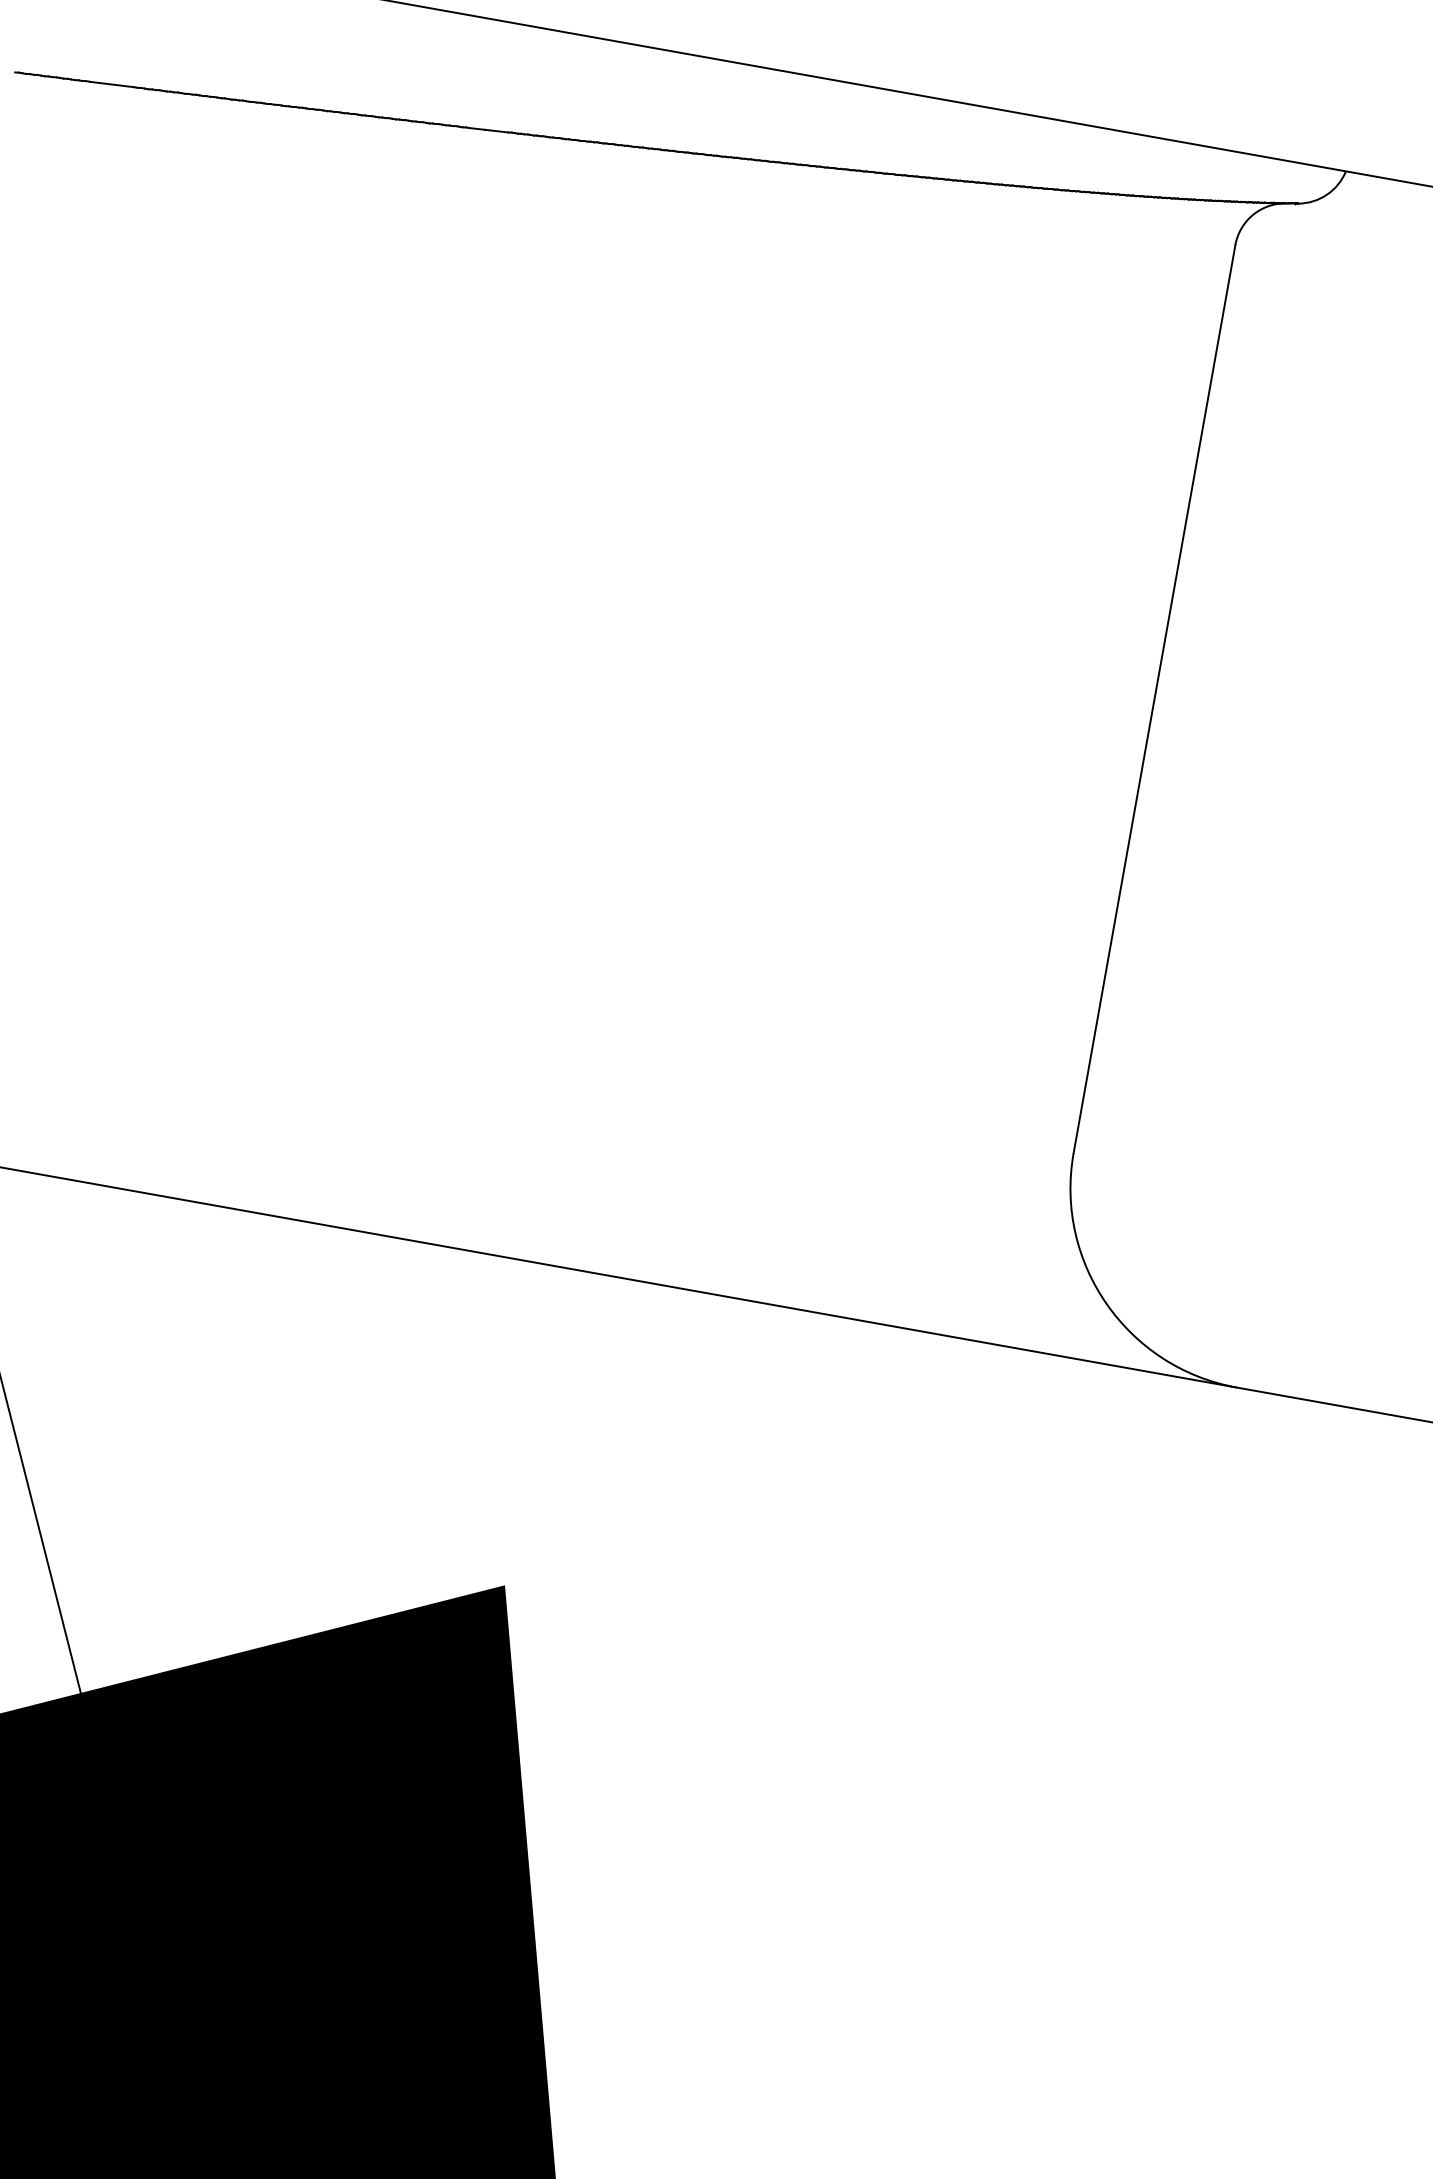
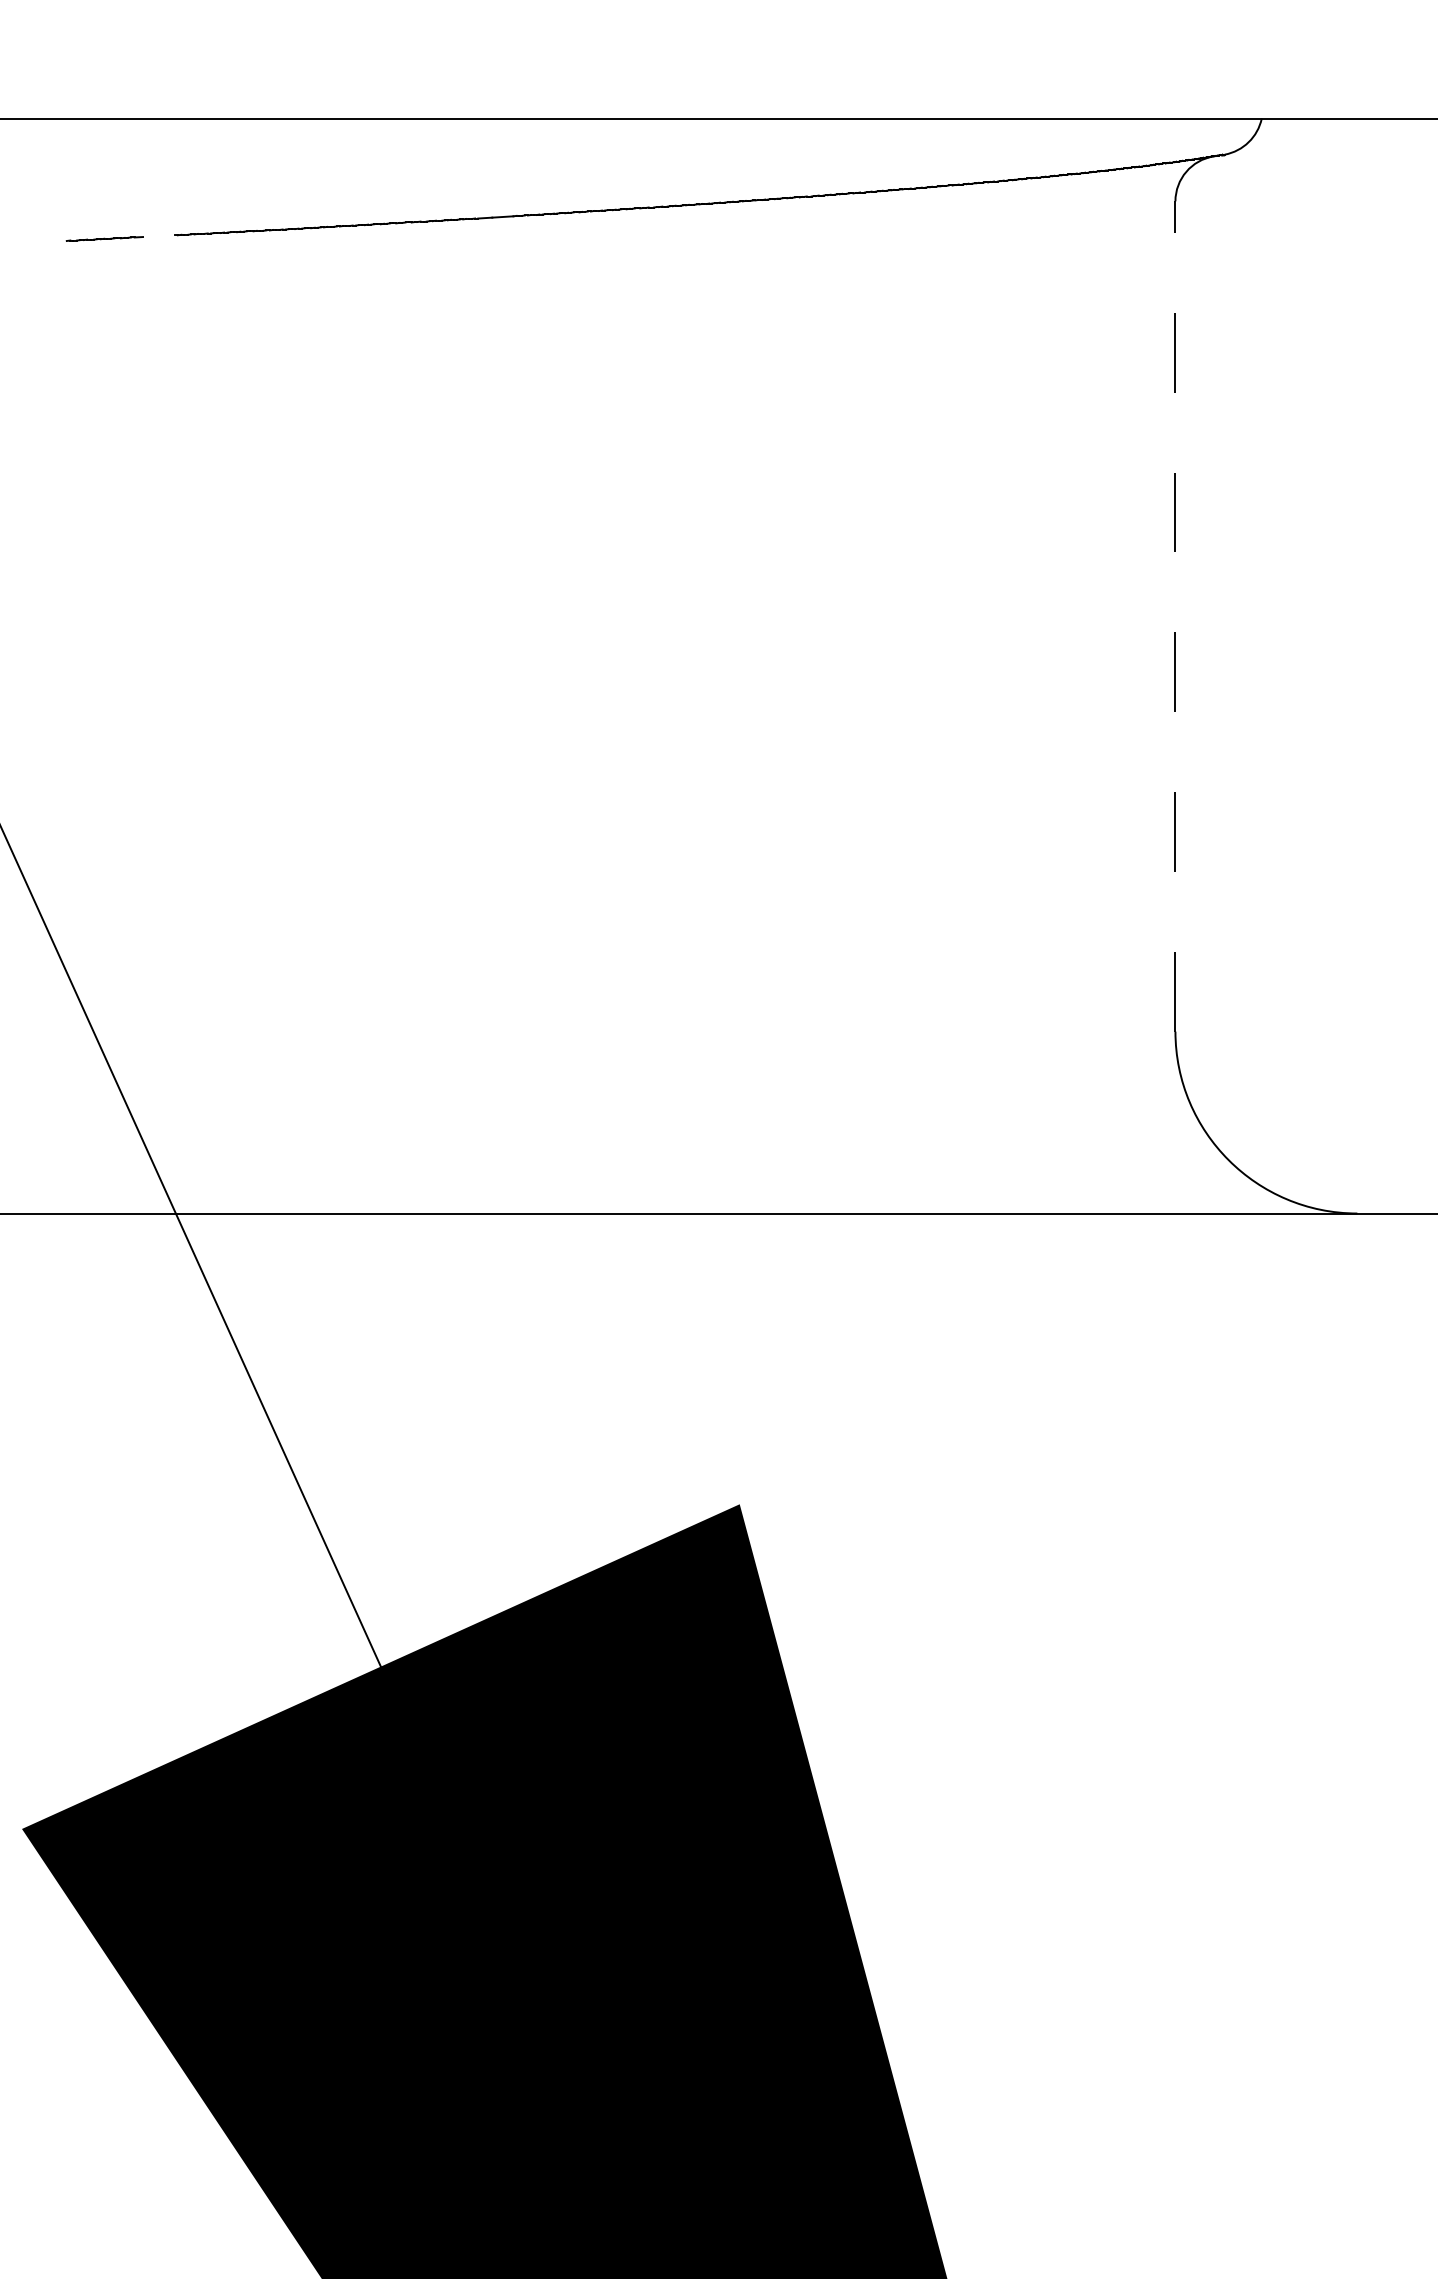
line: (116, 85) -> (158, 236), removed
line: (1154, 698) -> (1175, 615), solid -> dashed

